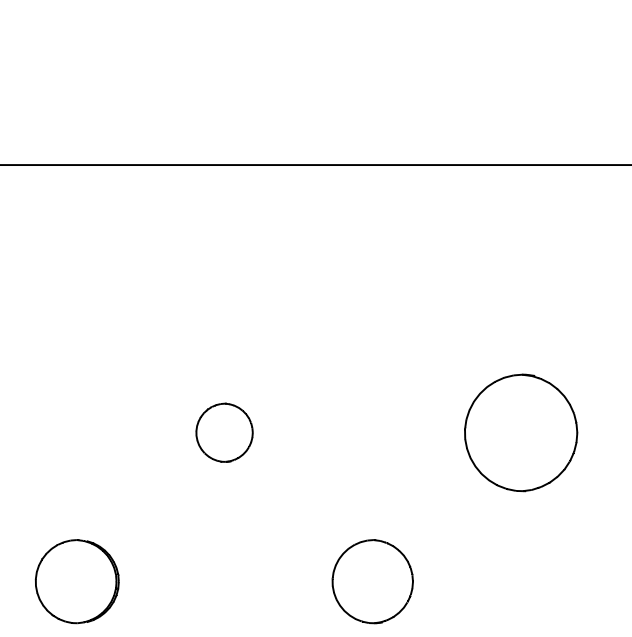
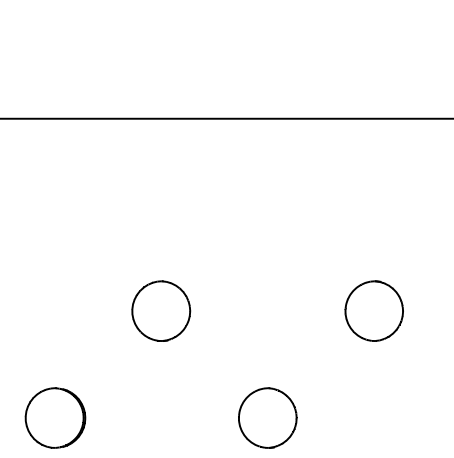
part: (224, 431) -> (161, 310), size x1.43
part: (519, 431) -> (373, 310), size x0.71

